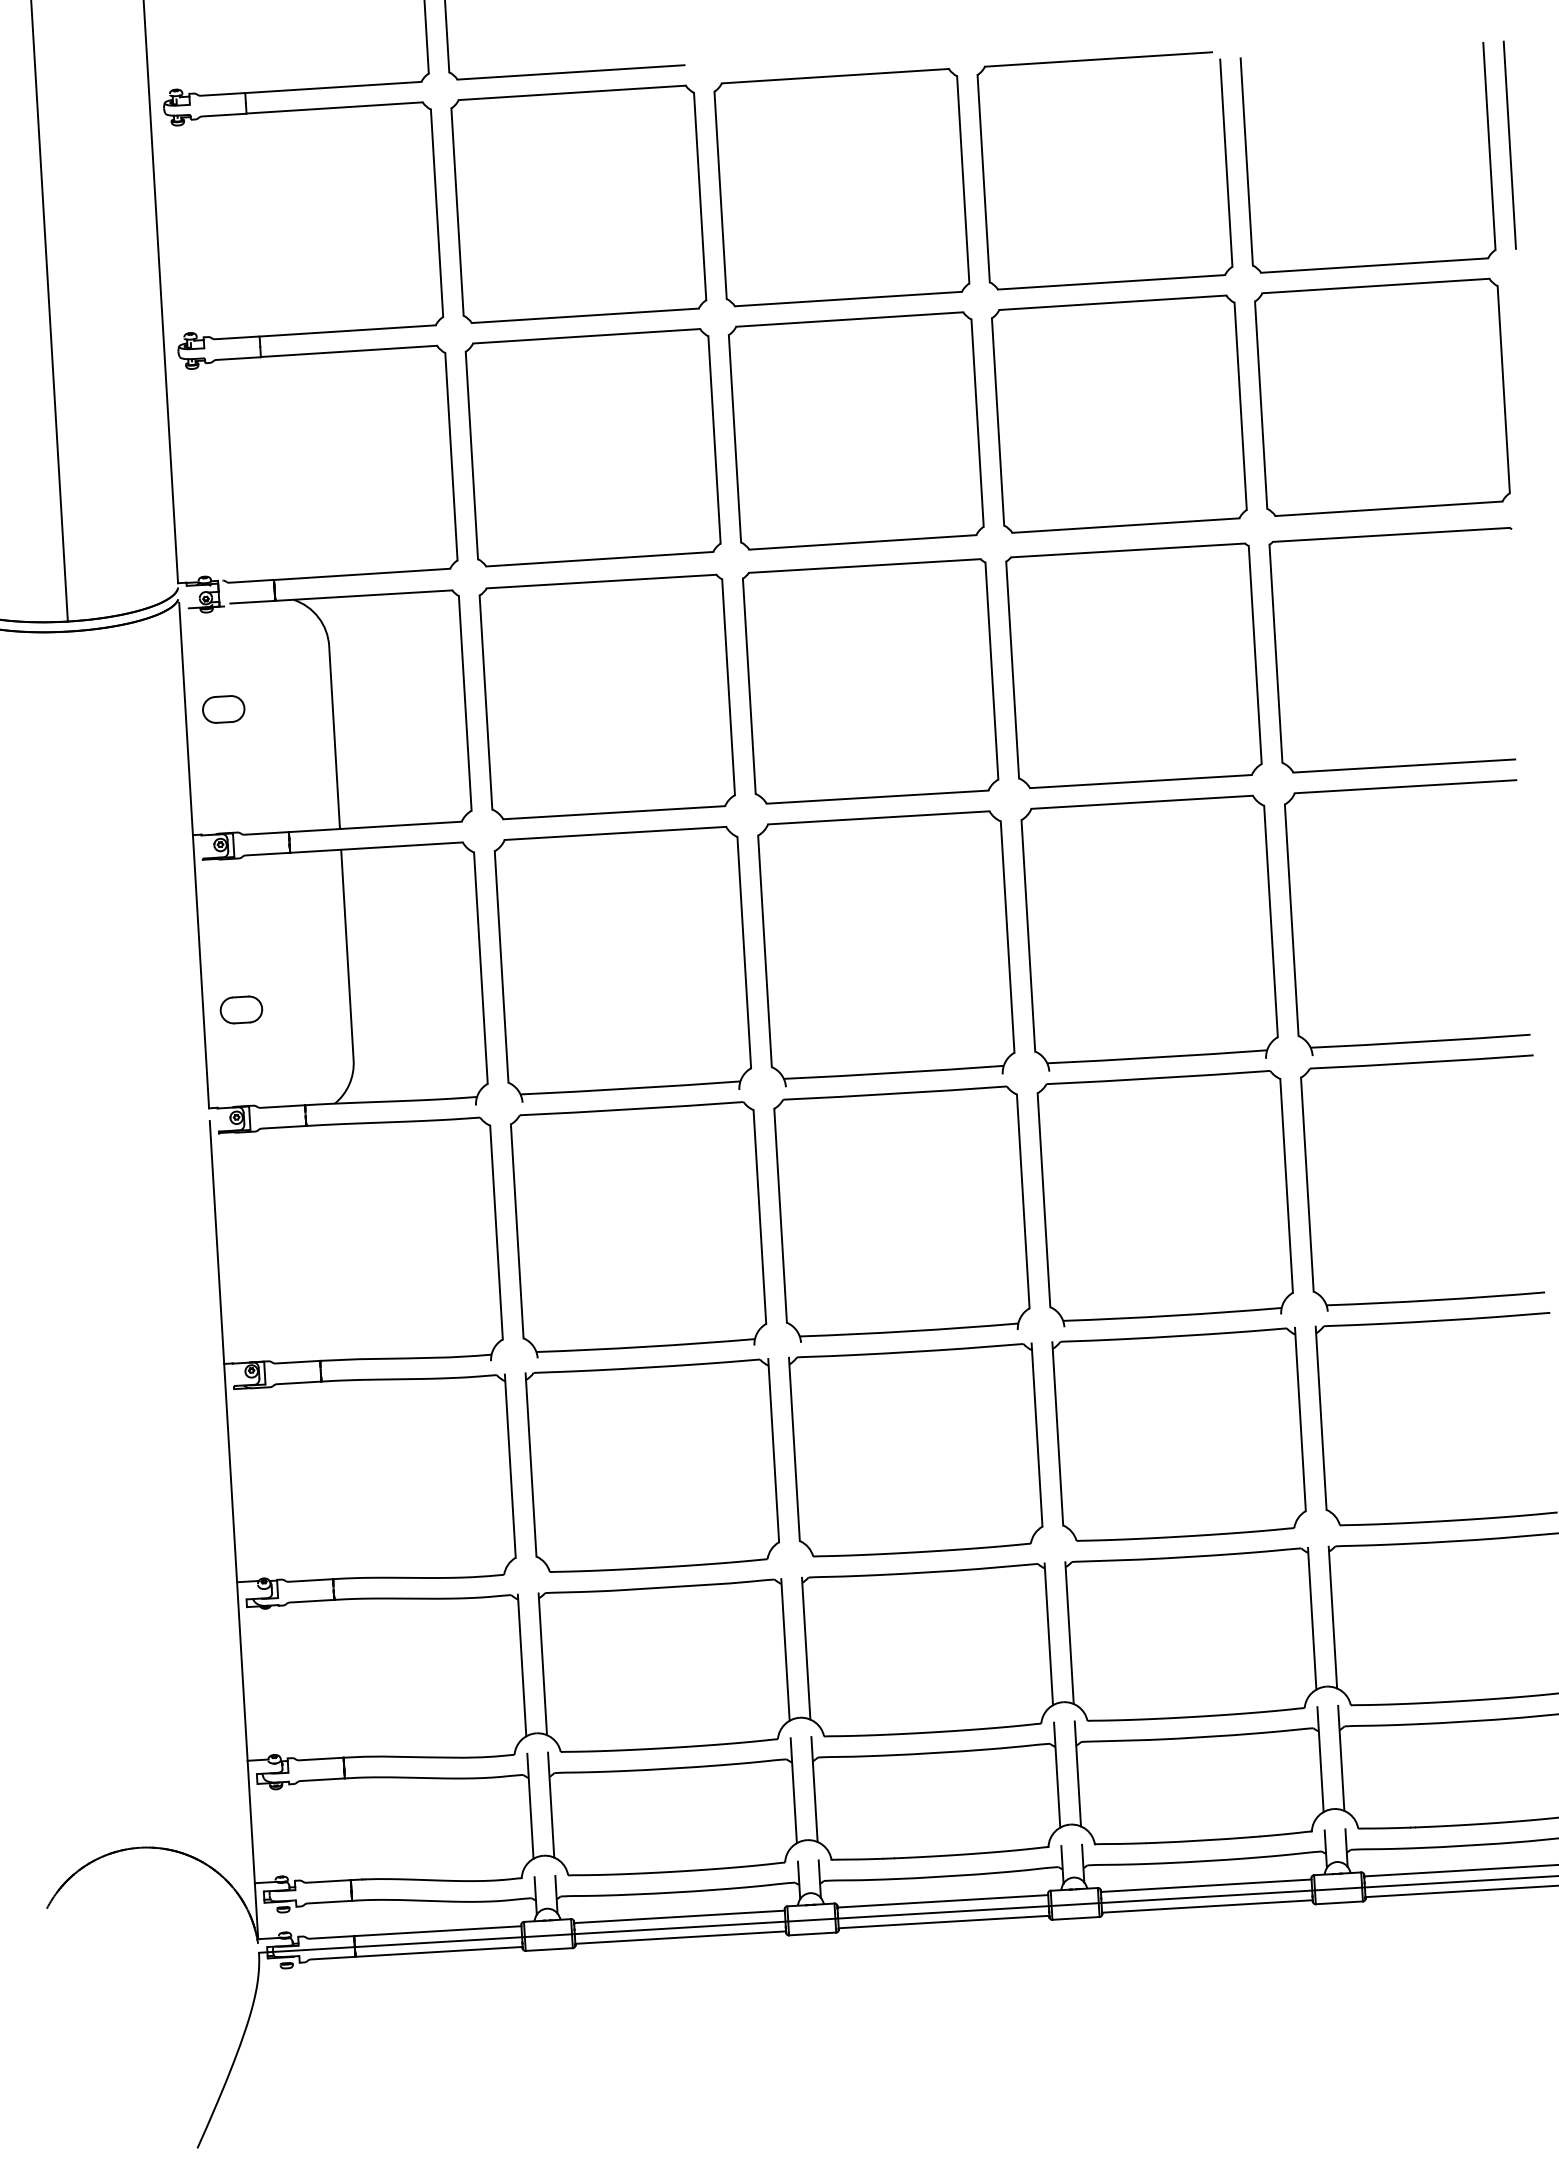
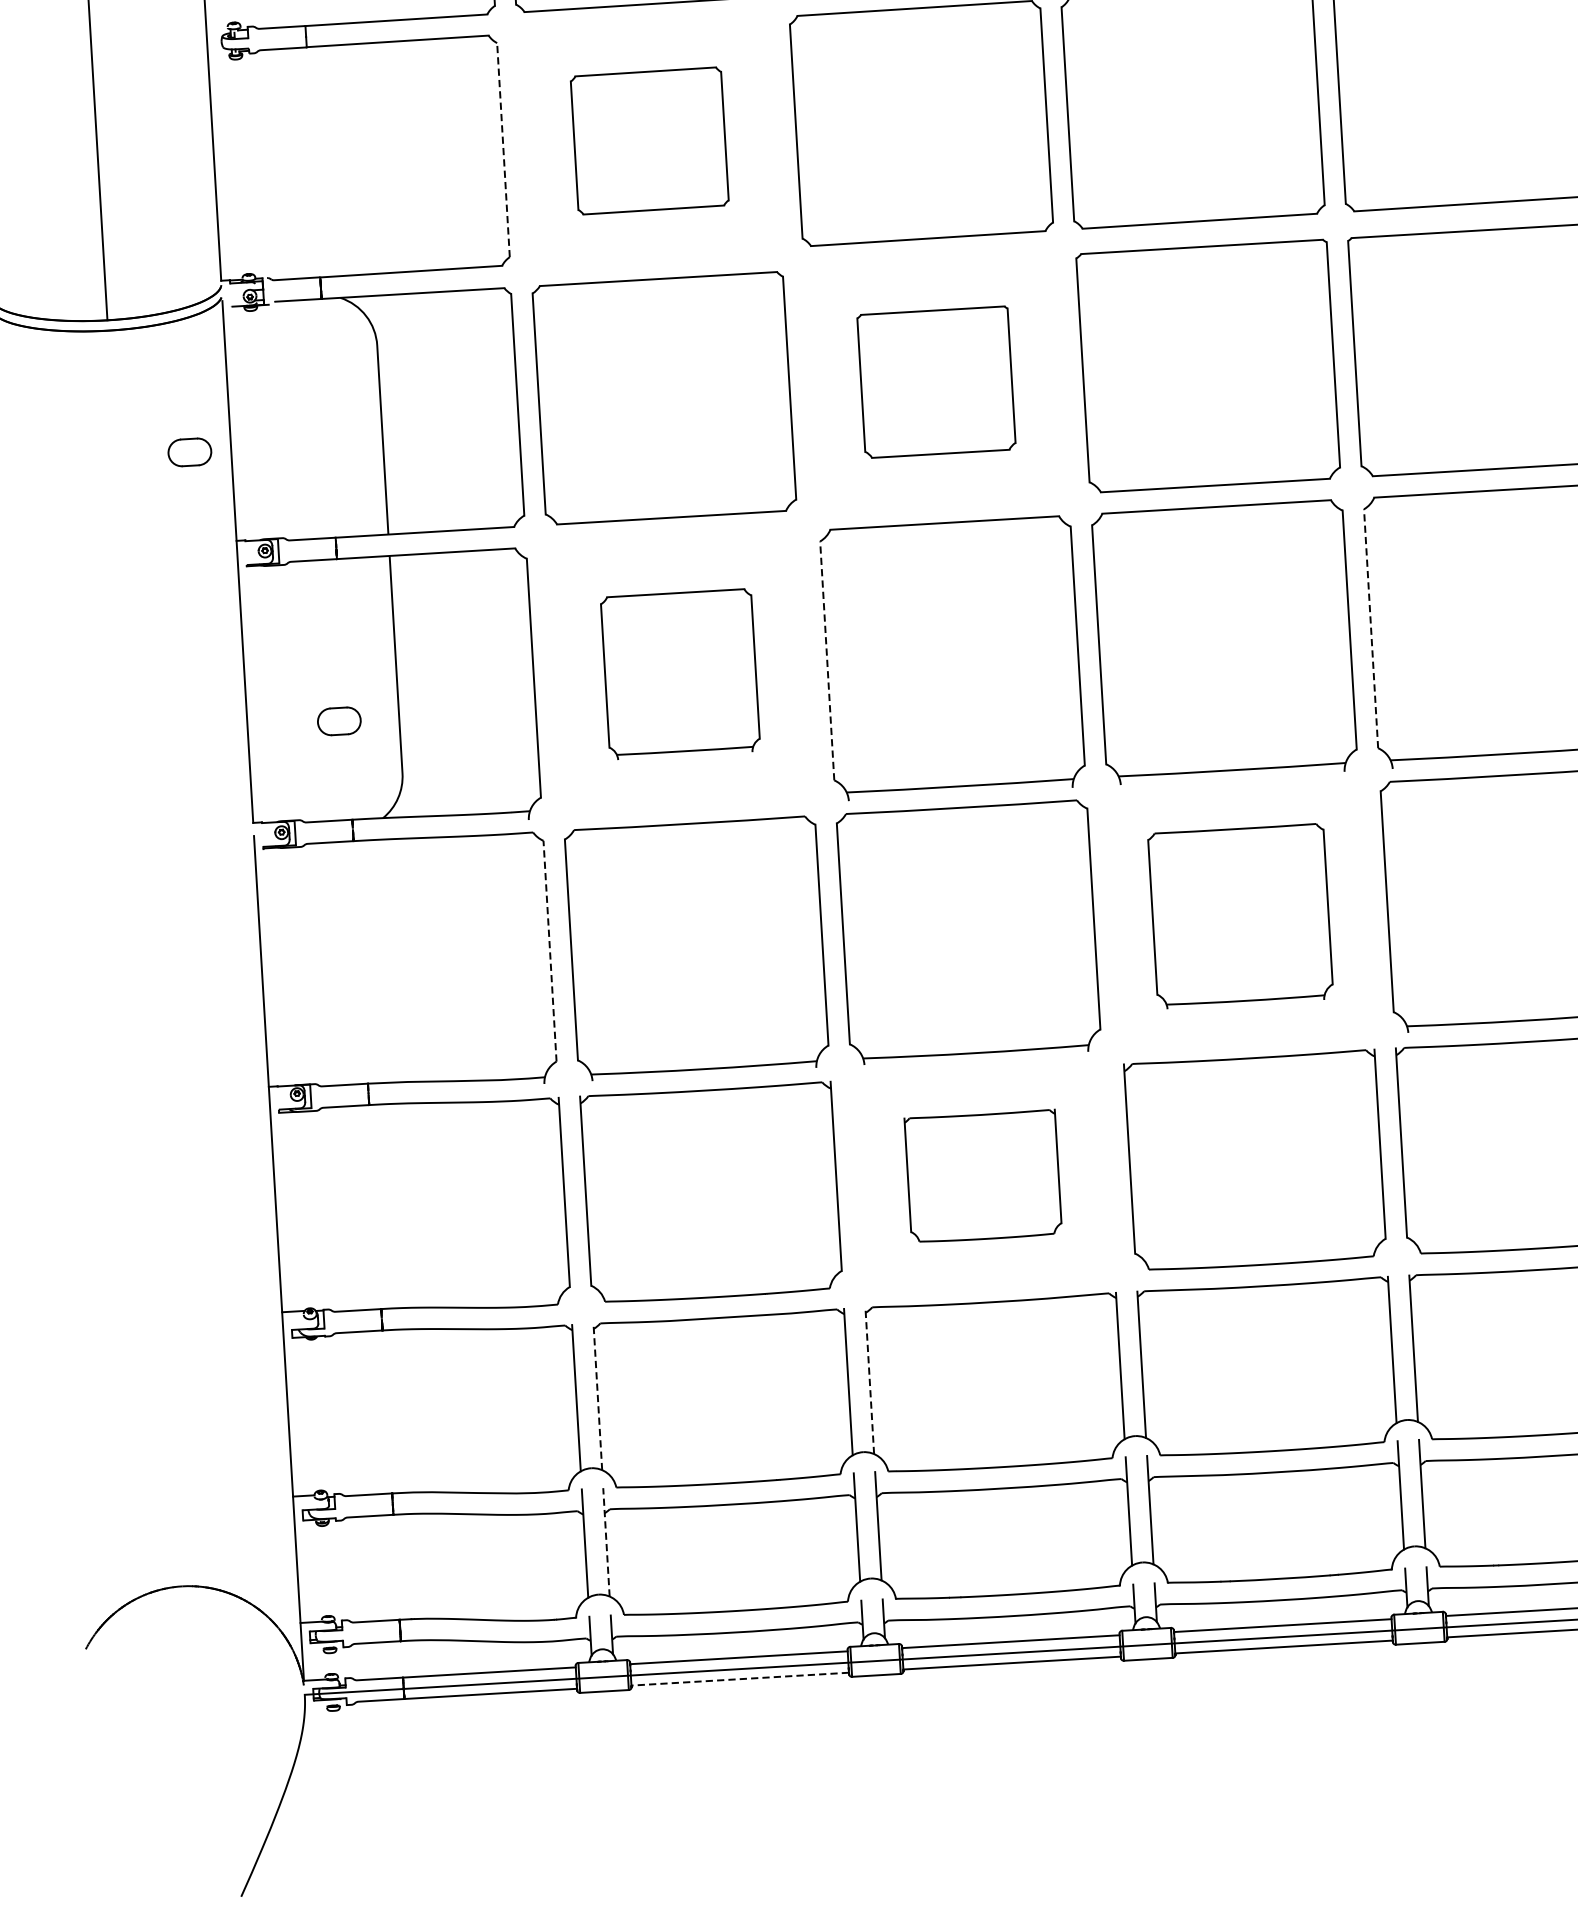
part: (592, 447) -> (649, 140), size x0.6
line: (451, 456) -> (503, 149), solid -> dashed
part: (870, 681) -> (936, 382), size x0.6
part: (223, 709) -> (189, 452), moved
line: (1291, 920) -> (1370, 628), solid -> dashed
line: (765, 951) -> (827, 660), solid -> dashed
part: (622, 964) -> (680, 674), size x0.6
part: (241, 1009) -> (339, 720), moved
part: (1164, 1198) -> (1239, 916), size x0.7
line: (496, 1232) -> (550, 951), solid -> dashed
part: (915, 1449) -> (982, 1175), size x0.6
line: (806, 1648) -> (870, 1380), solid -> dashed
line: (542, 1664) -> (597, 1397), solid -> dashed
line: (551, 1805) -> (606, 1542), solid -> dashed
line: (680, 1937) -> (739, 1679), solid -> dashed

